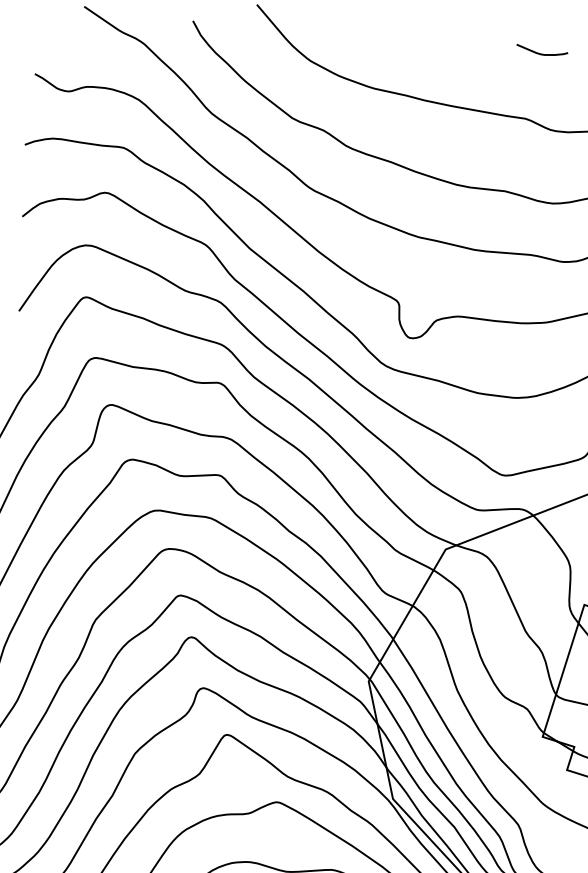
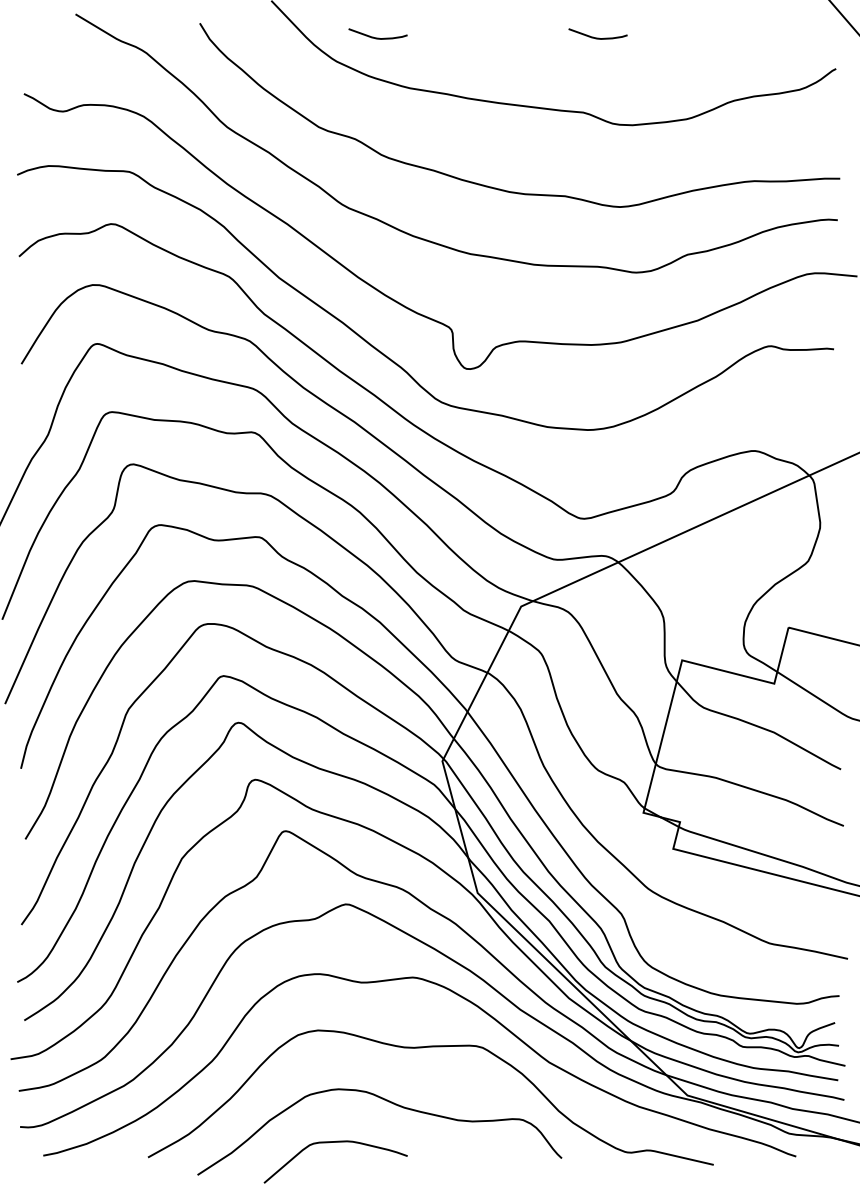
curve: (348, 42) -> (377, 37), added

